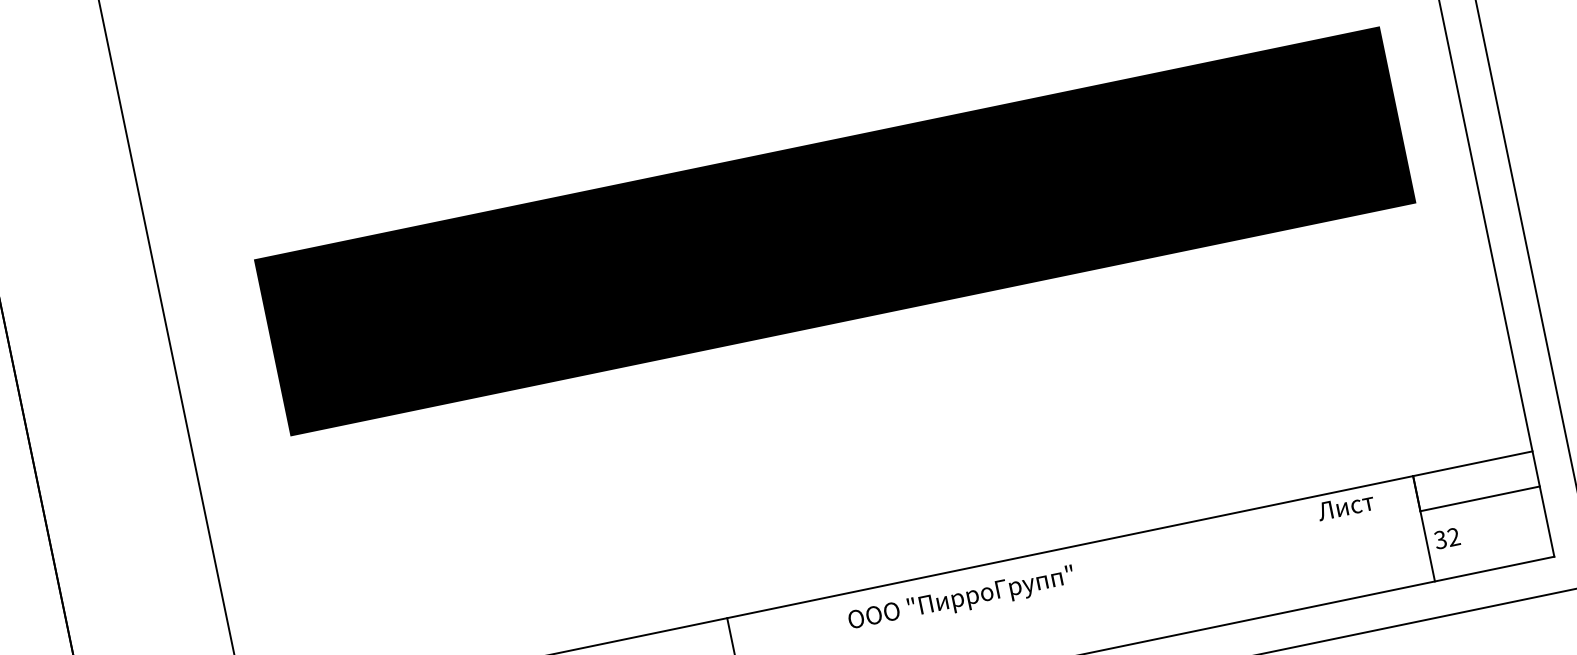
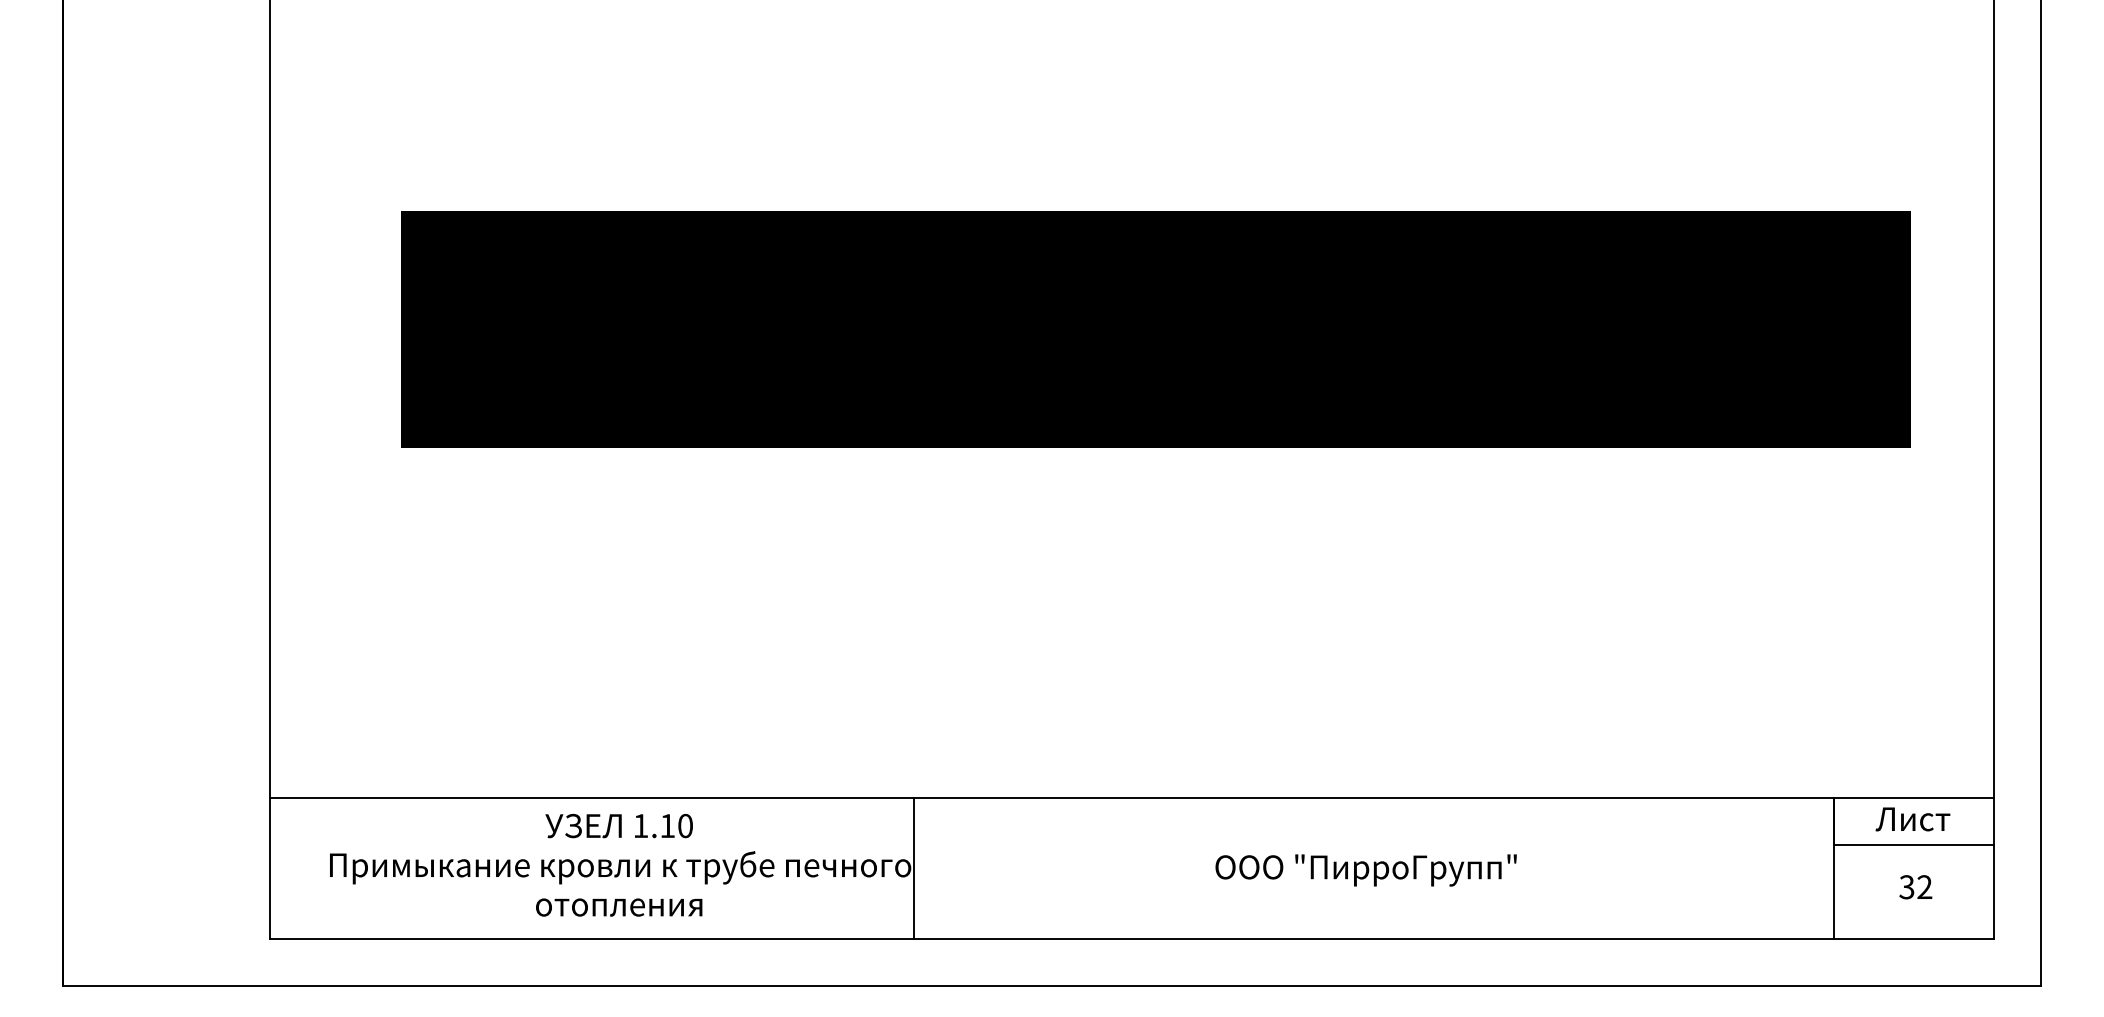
text: (1345, 506) -> (1912, 819), moved
text: (1446, 538) -> (1915, 887), moved
text: (961, 599) -> (1365, 870), moved

